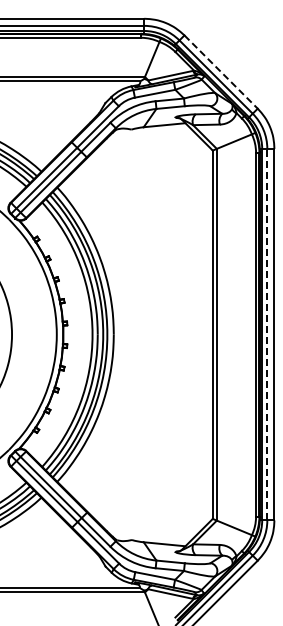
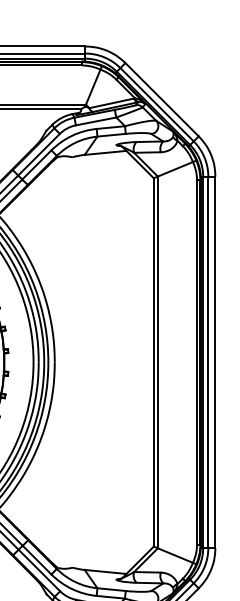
line: (221, 72) -> (162, 100), dashed -> solid
line: (267, 334) -> (208, 362), dashed -> solid

